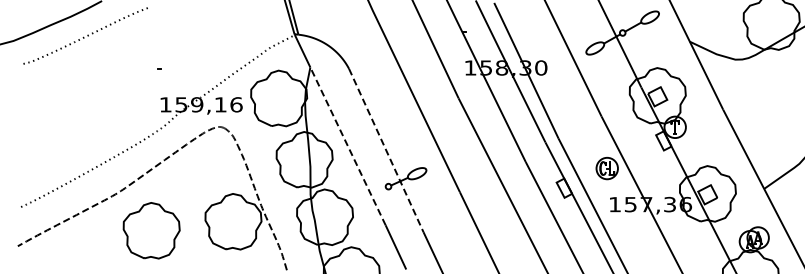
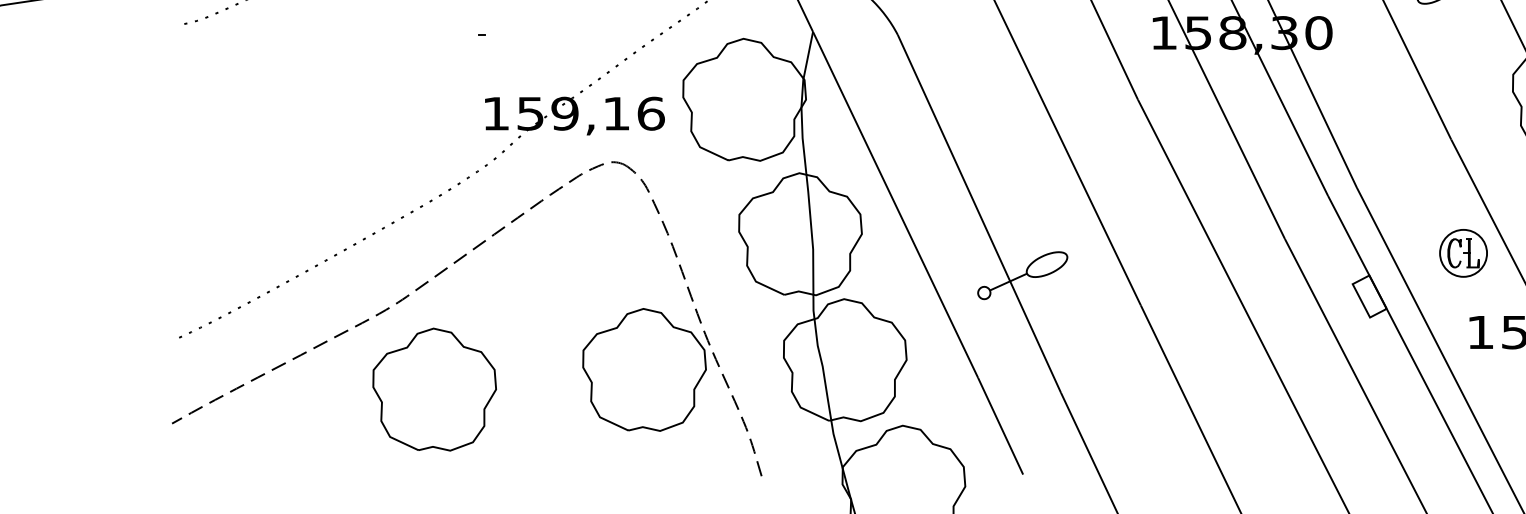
line: (347, 145) -> (894, 202), dashed -> solid
line: (386, 150) -> (979, 213), dashed -> solid
part: (151, 230) -> (434, 389), moved

